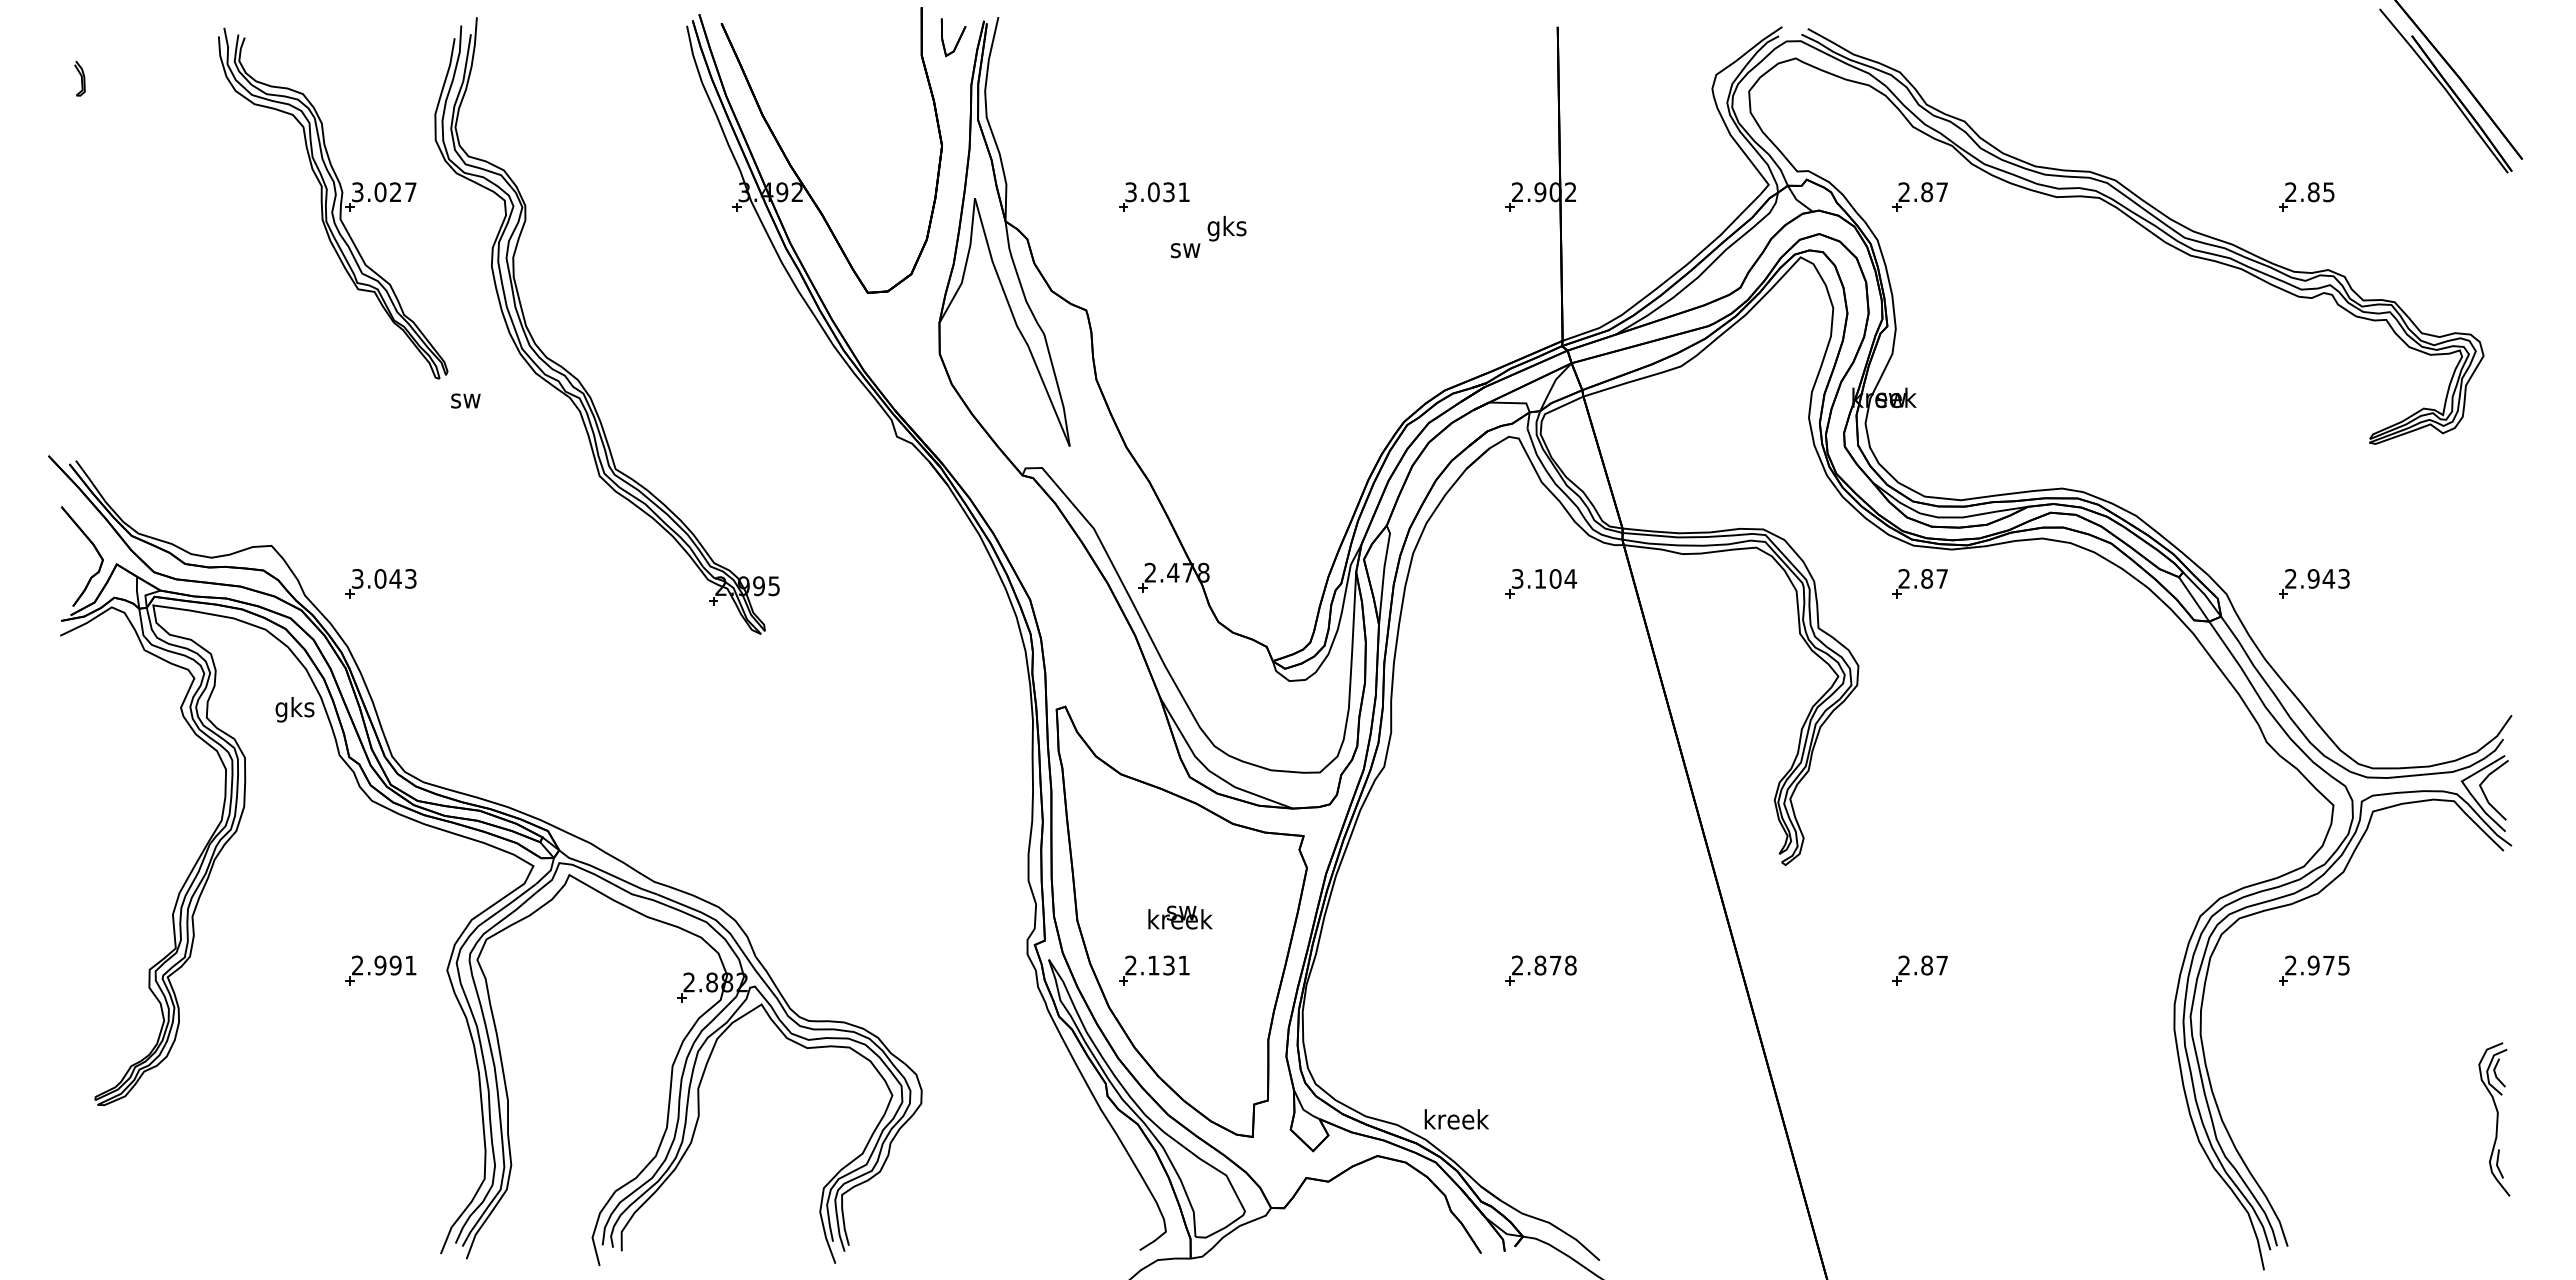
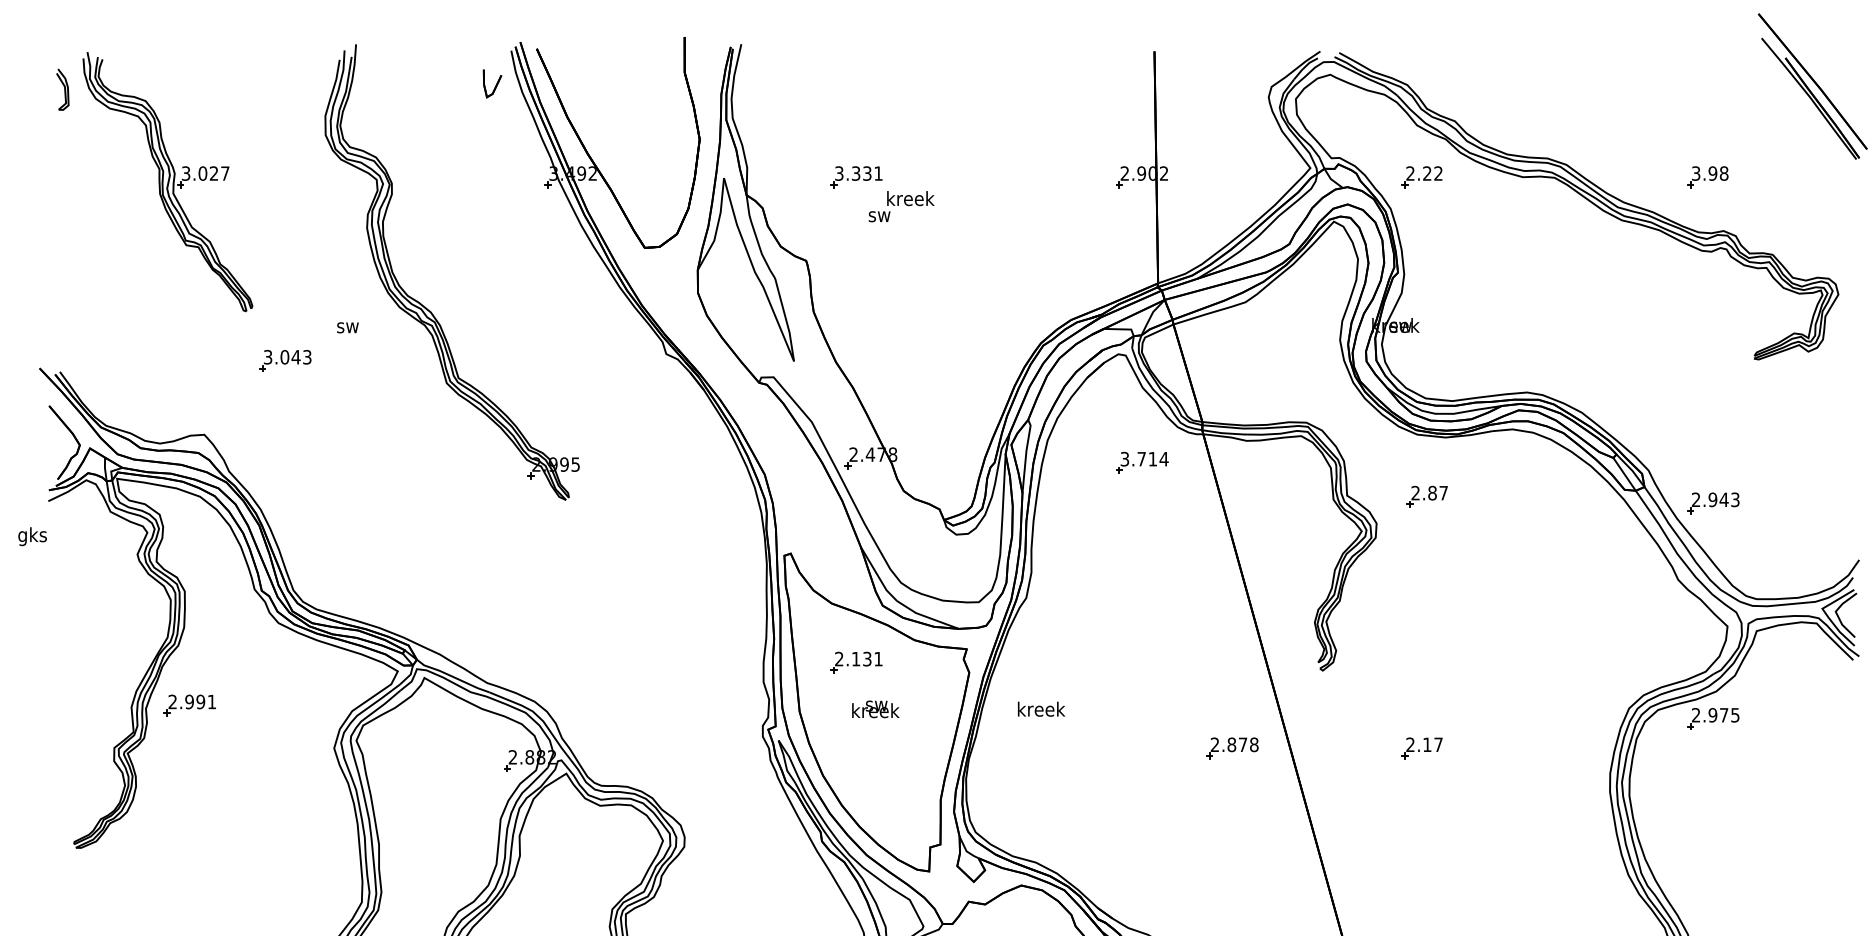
part: (953, 37) -> (492, 83), moved
part: (79, 78) -> (62, 89), size x1.6
text: (1153, 192) -> (855, 173), 3.031 -> 3.331
text: (1934, 192) -> (1432, 173), 2.87 -> 2.22
text: (2309, 192) -> (1709, 173), 2.85 -> 3.98
part: (333, 203) -> (168, 181), moved
text: (1227, 228) -> (910, 200), gks -> kreek
text: (1547, 578) -> (1146, 458), 3.104 -> 3.714
part: (380, 583) -> (284, 360), moved
part: (1919, 583) -> (1426, 496), moved
part: (2314, 583) -> (1713, 503), moved
text: (294, 709) -> (32, 536), moved
text: (1927, 965) -> (1427, 744), 2.87 -> 2.17
part: (380, 970) -> (189, 705), moved
part: (1154, 970) -> (856, 662), moved
part: (1540, 970) -> (1231, 748), moved
part: (2314, 970) -> (1713, 718), moved
text: (1456, 1119) -> (1041, 709), moved
part: (2494, 1119) -> (1846, 858), removed

